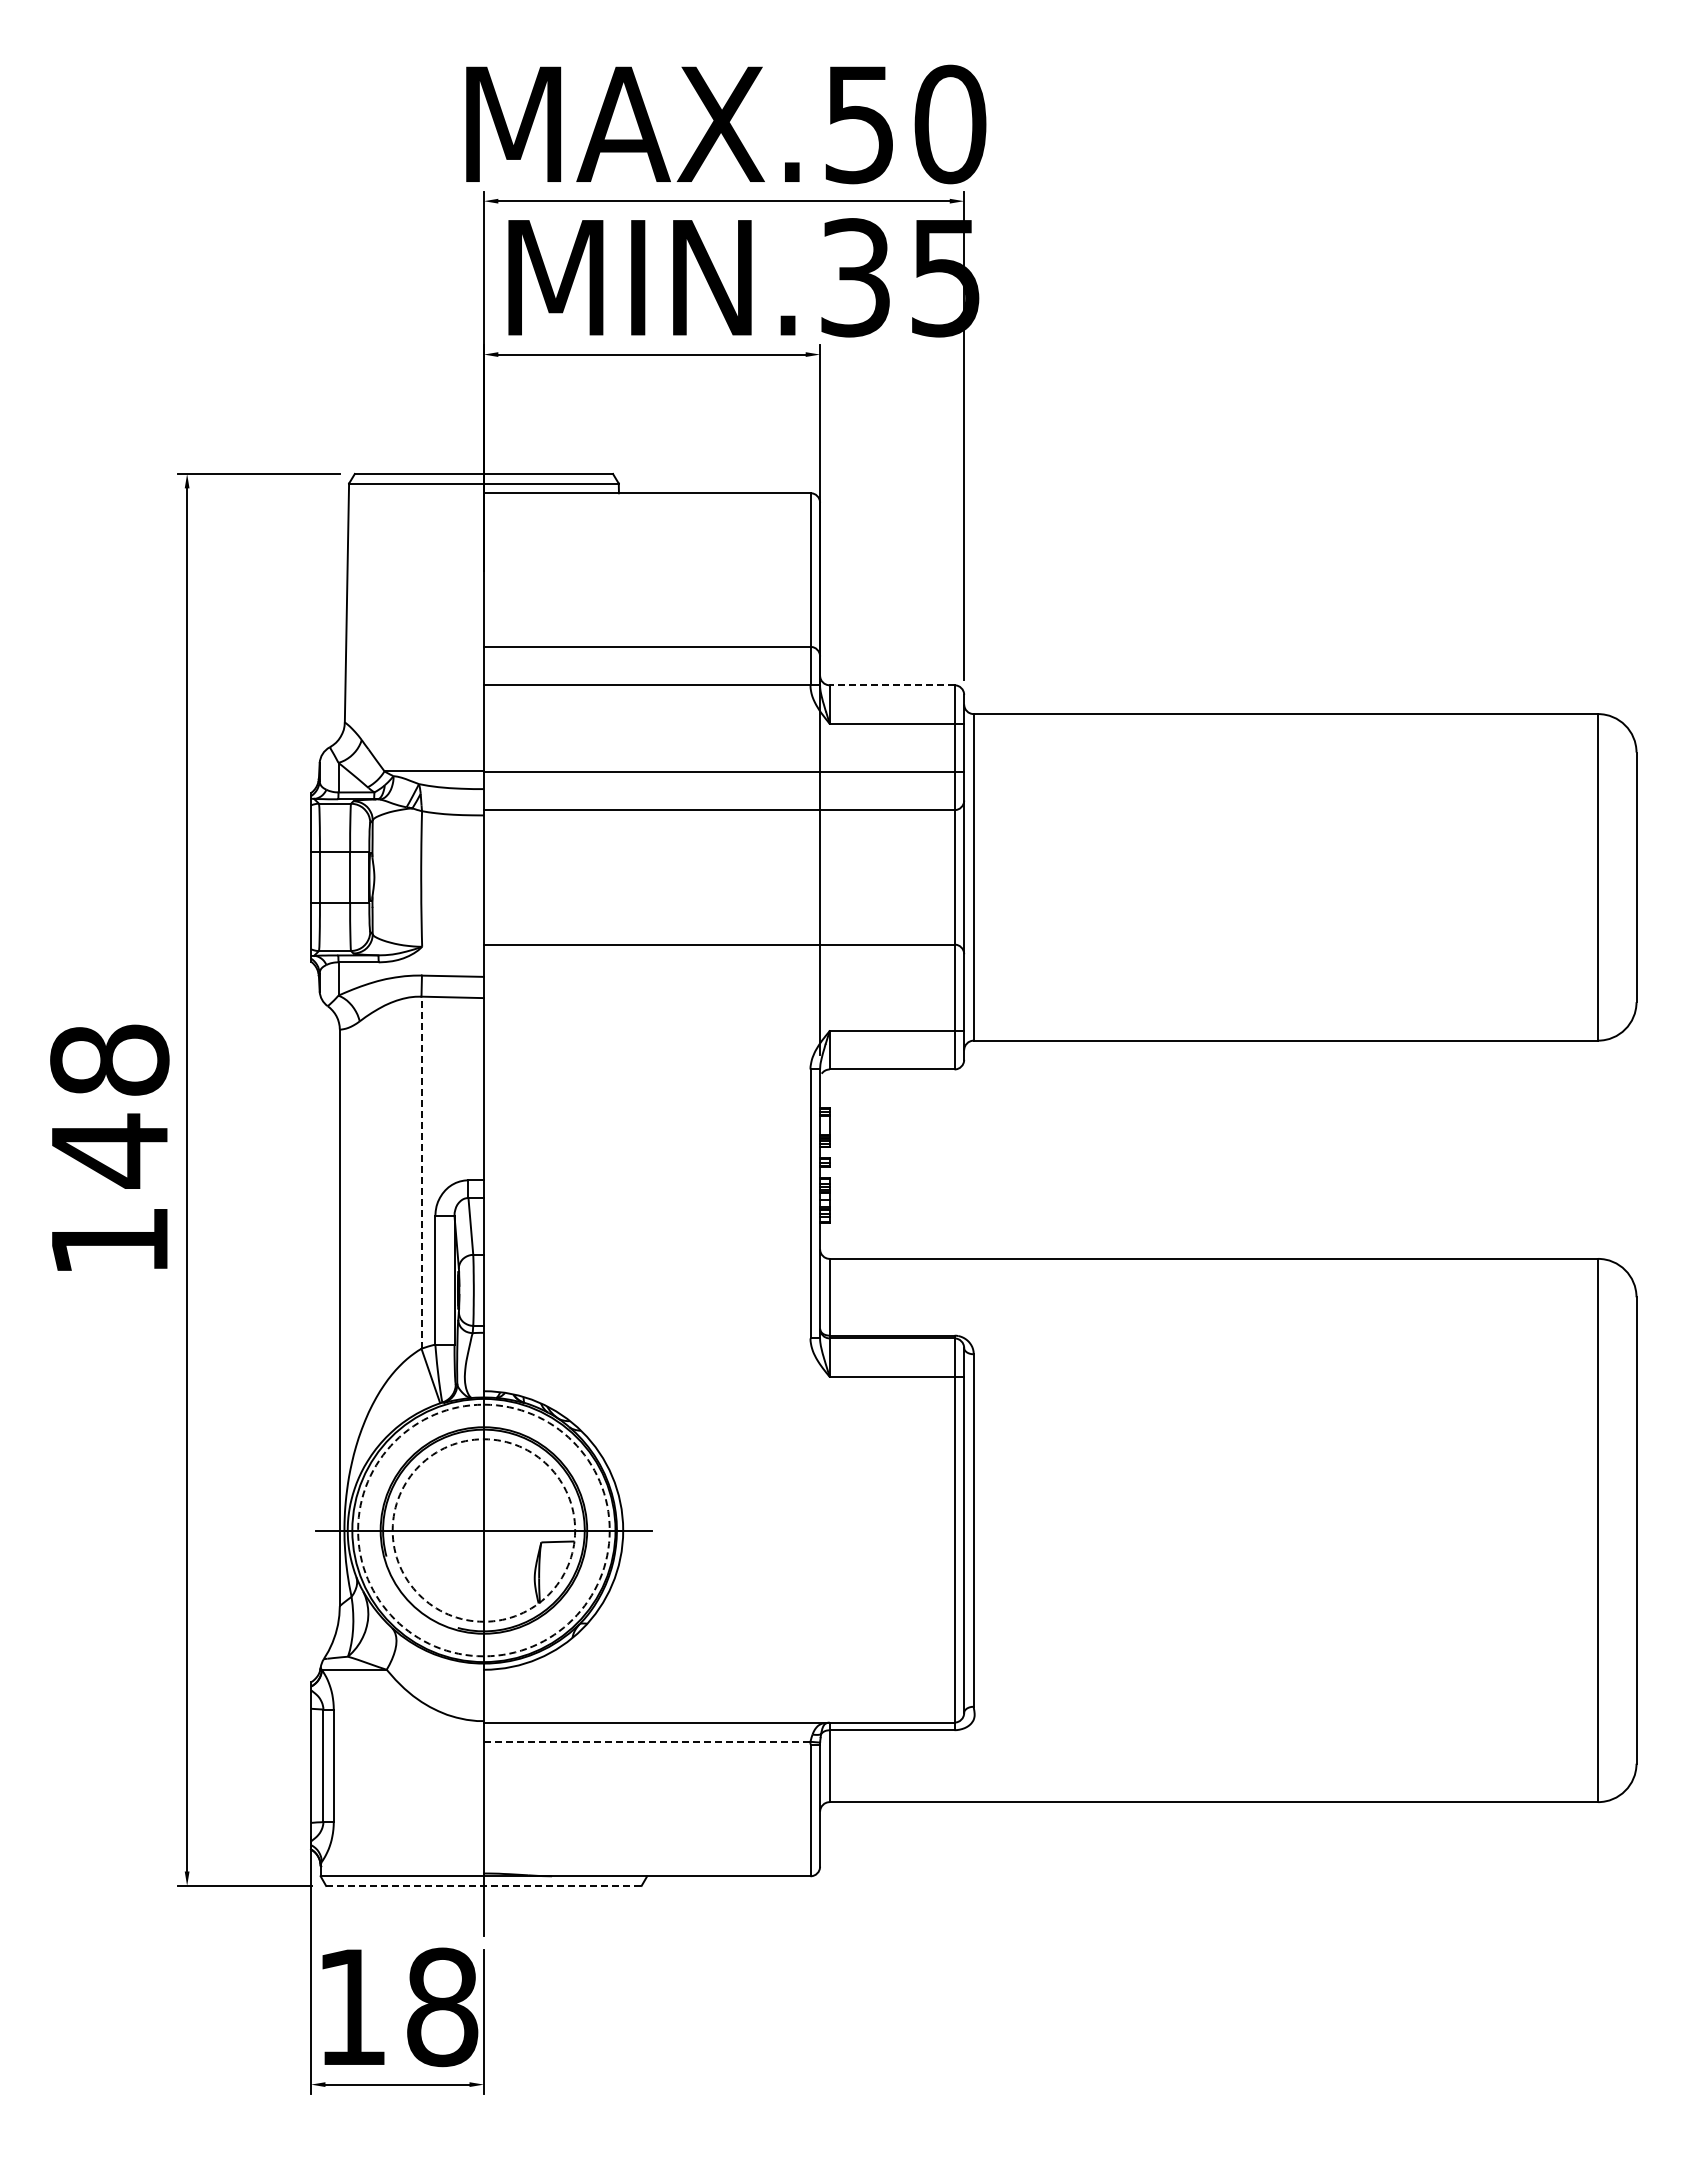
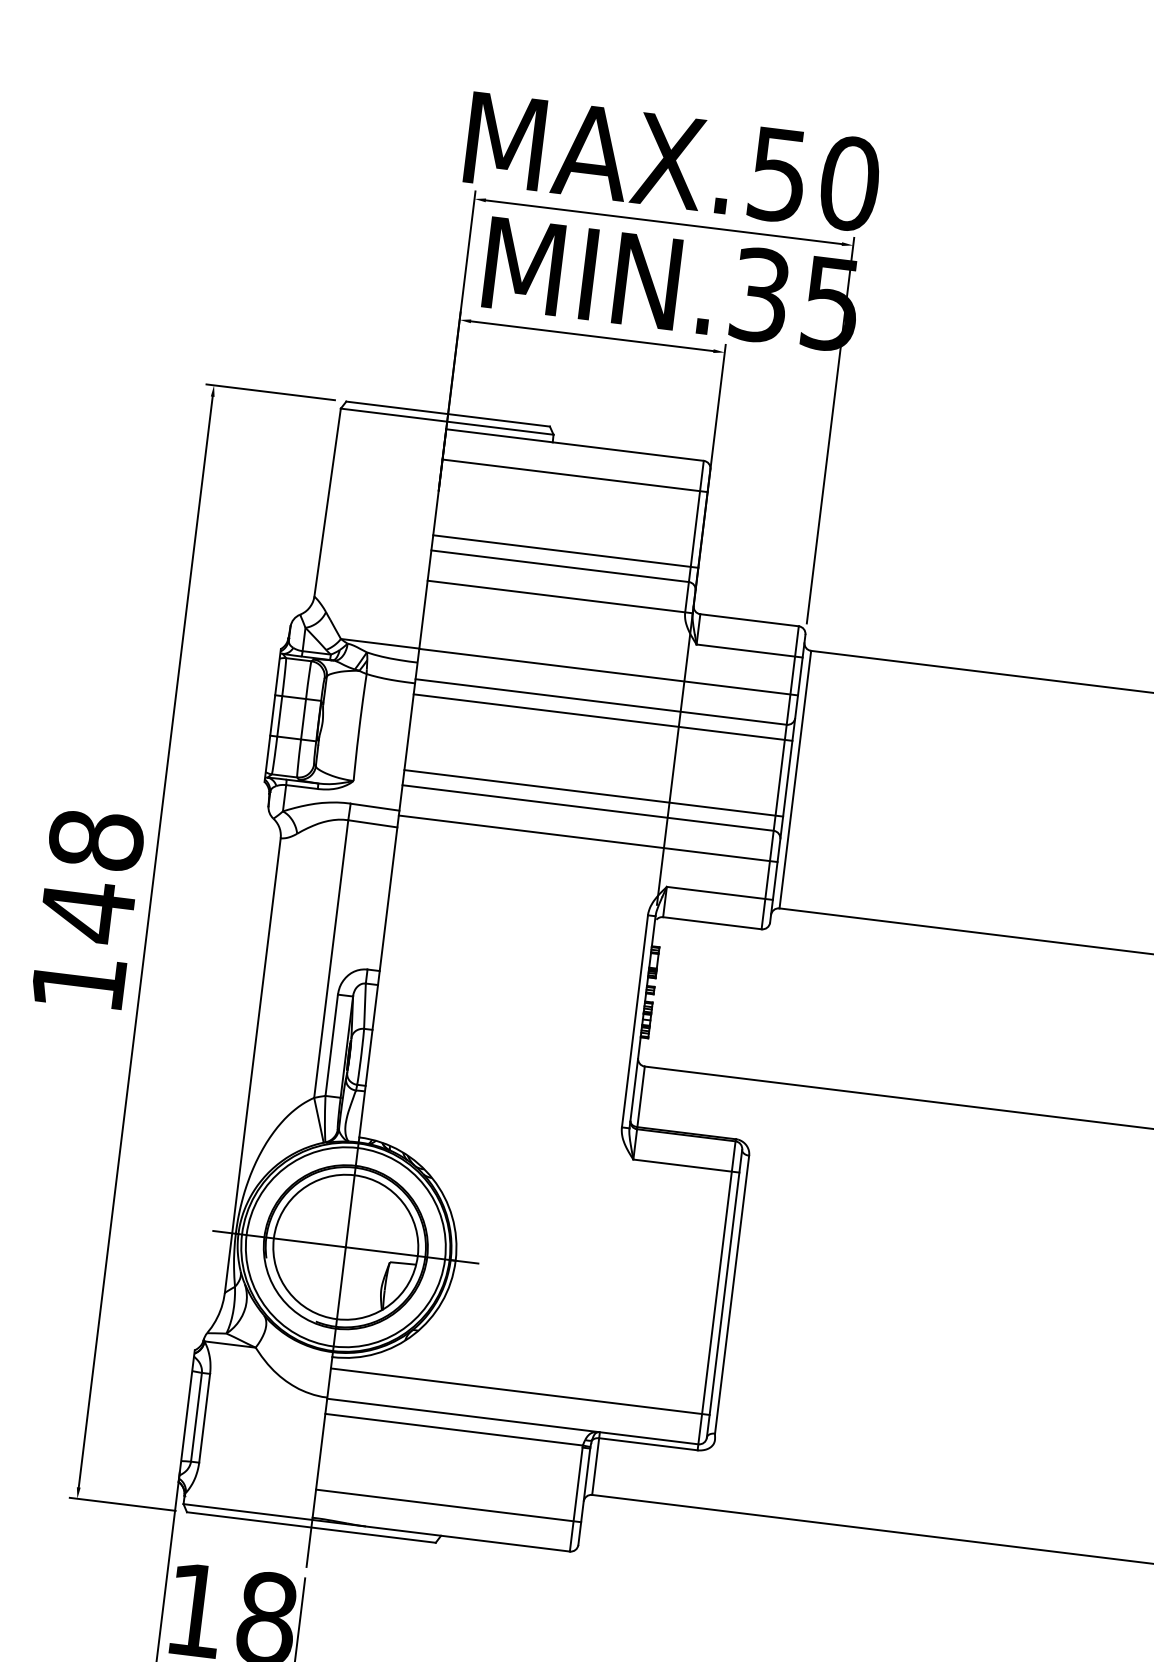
line: (651, 531) -> (574, 475), added
line: (651, 627) -> (565, 551), added
line: (891, 685) -> (749, 620), dashed -> solid
line: (723, 829) -> (602, 717), added
line: (723, 925) -> (593, 793), added
line: (723, 983) -> (587, 839), added
line: (421, 1172) -> (331, 958), dashed -> solid
circle: (483, 1530) -> (345, 1247), dashed -> solid
circle: (483, 1530) -> (345, 1247), dashed -> solid
line: (723, 1684) -> (519, 1391), added
line: (647, 1741) -> (454, 1429), dashed -> solid
line: (651, 1837) -> (448, 1505), added
line: (483, 1885) -> (311, 1527), dashed -> solid

